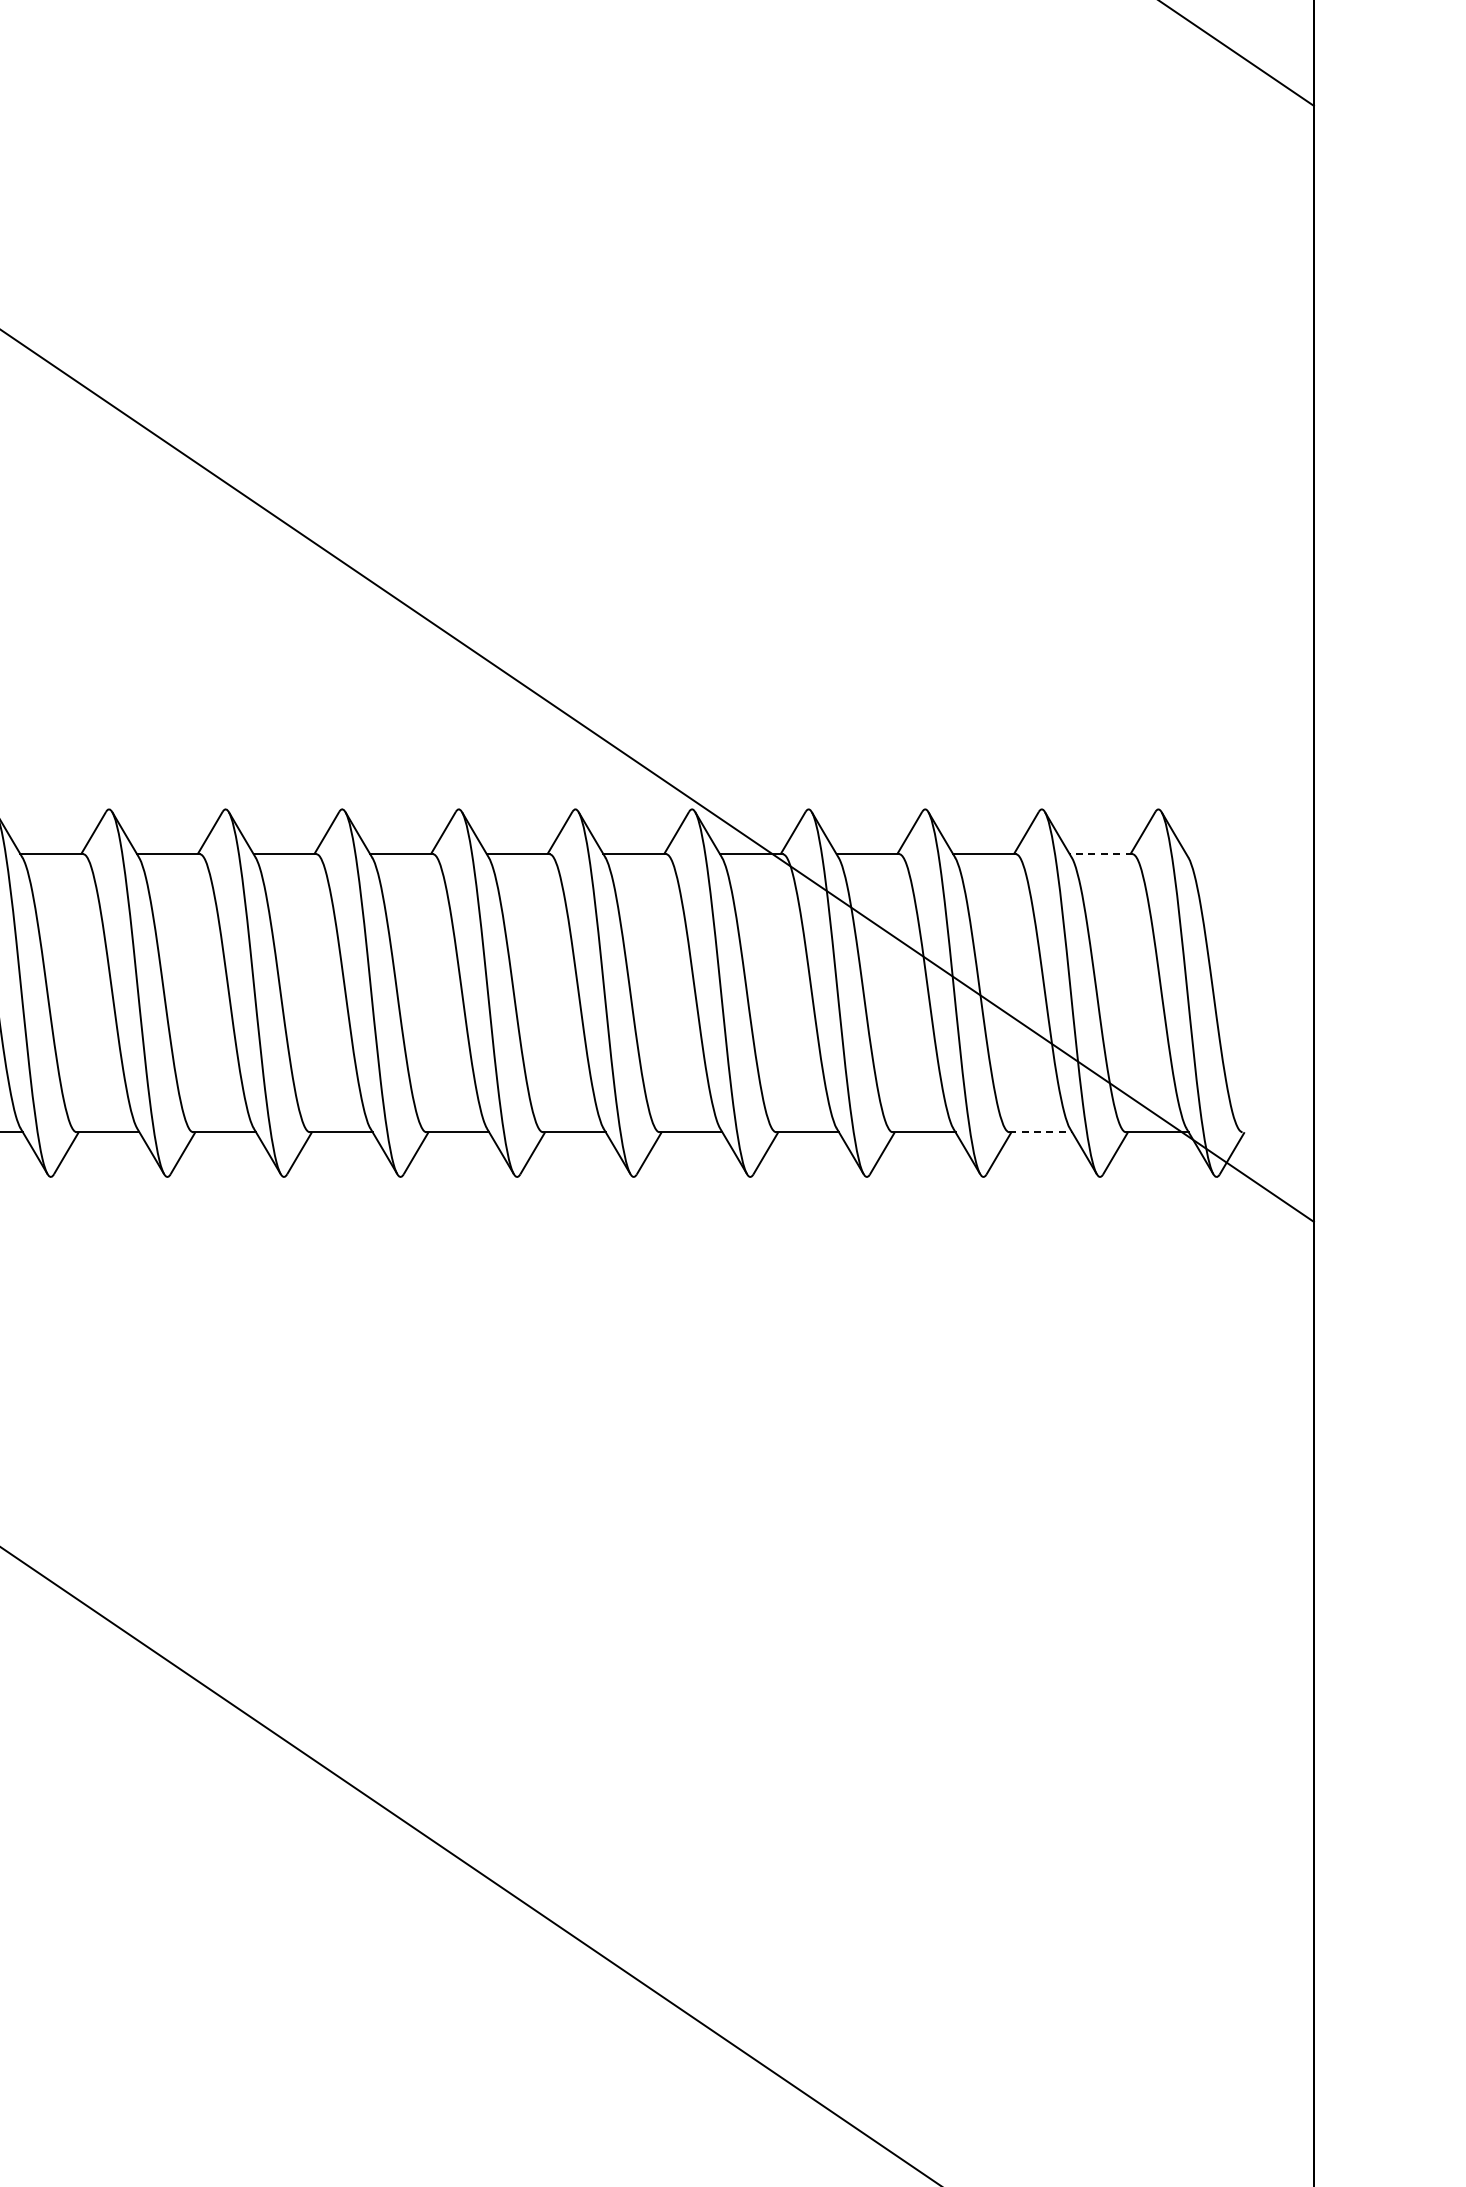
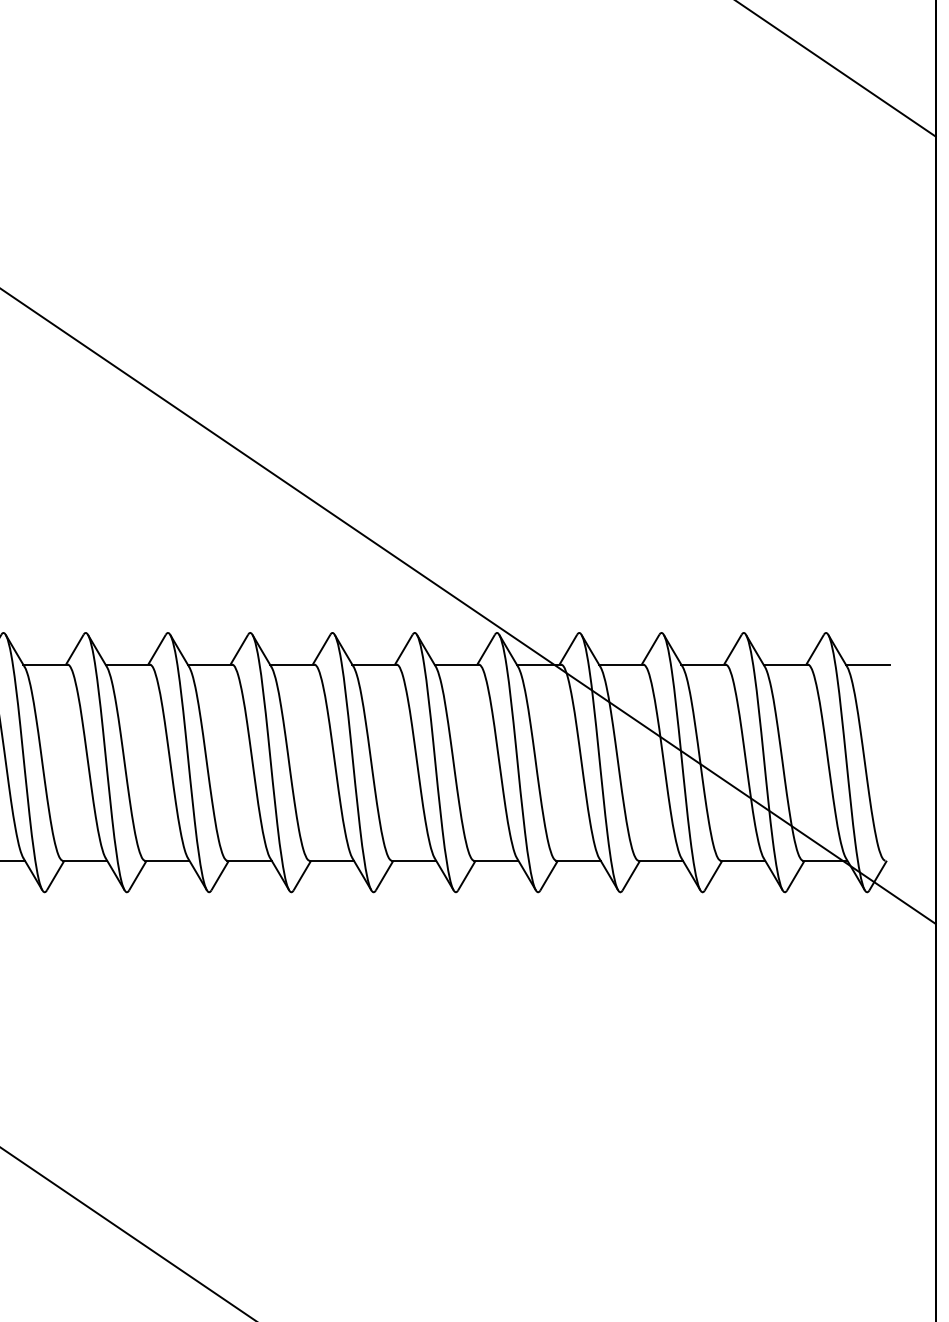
line: (1100, 854) -> (785, 664), dashed -> solid
line: (1217, 854) -> (867, 664), added
line: (1041, 1132) -> (743, 860), dashed -> solid

